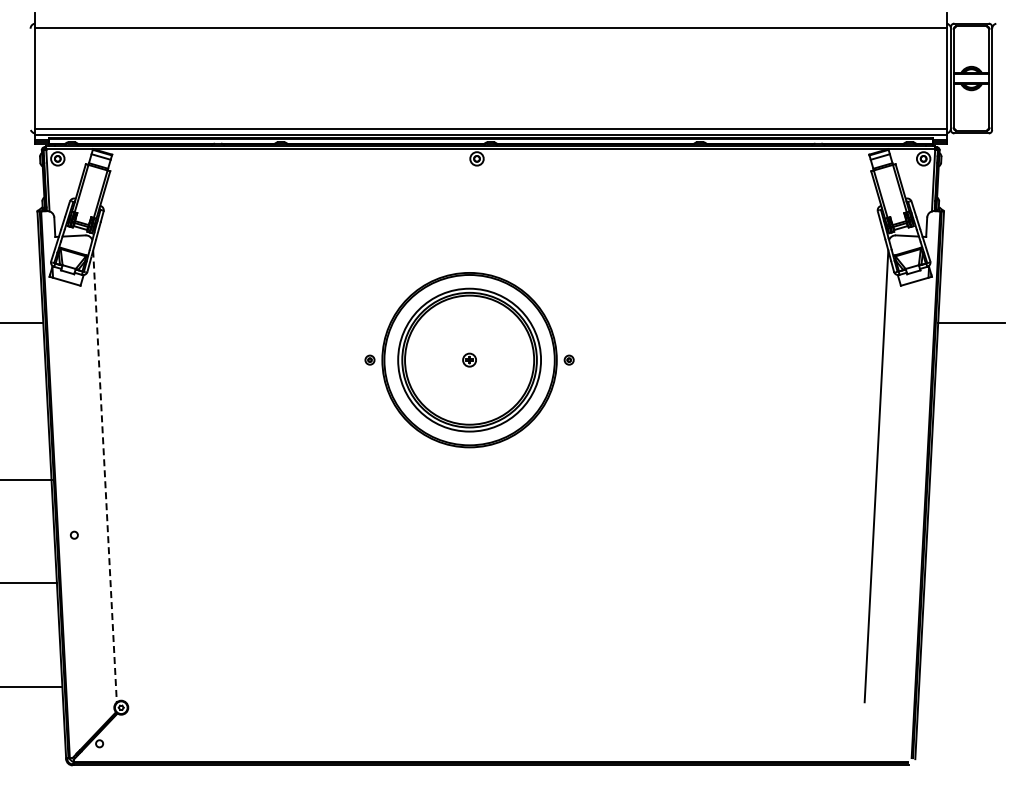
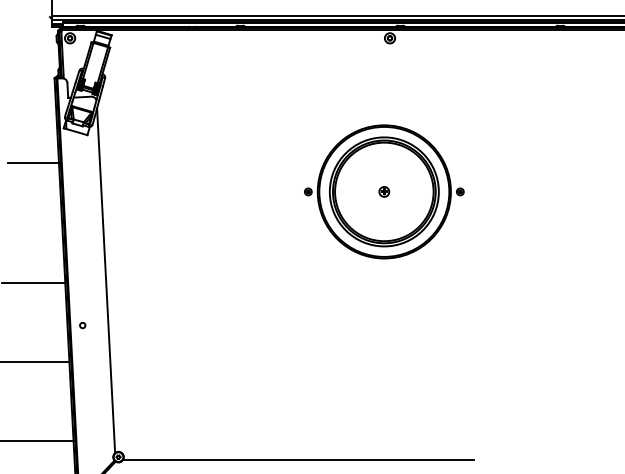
line: (105, 476) -> (106, 280), dashed -> solid
line: (356, 711) -> (298, 460), added

